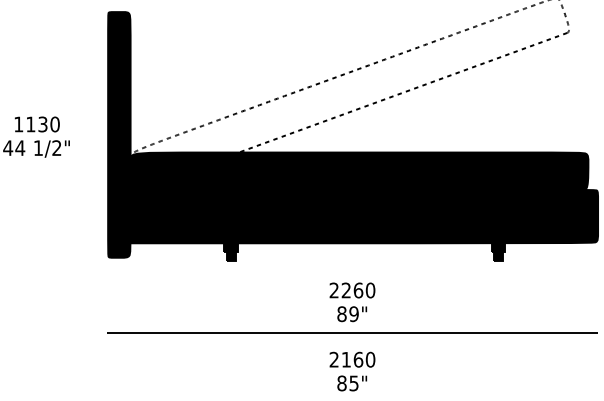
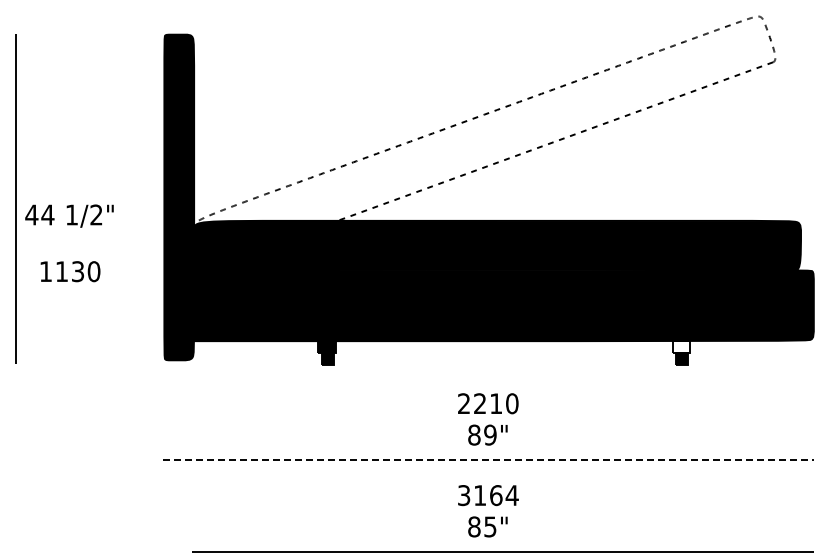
text: (37, 124) -> (70, 271), moved
fill: (498, 247) -> (681, 346), removed
text: (358, 290) -> (496, 403), 2260 -> 2210
line: (352, 333) -> (488, 460), solid -> dashed
text: (352, 359) -> (488, 495), 2160 -> 3164

